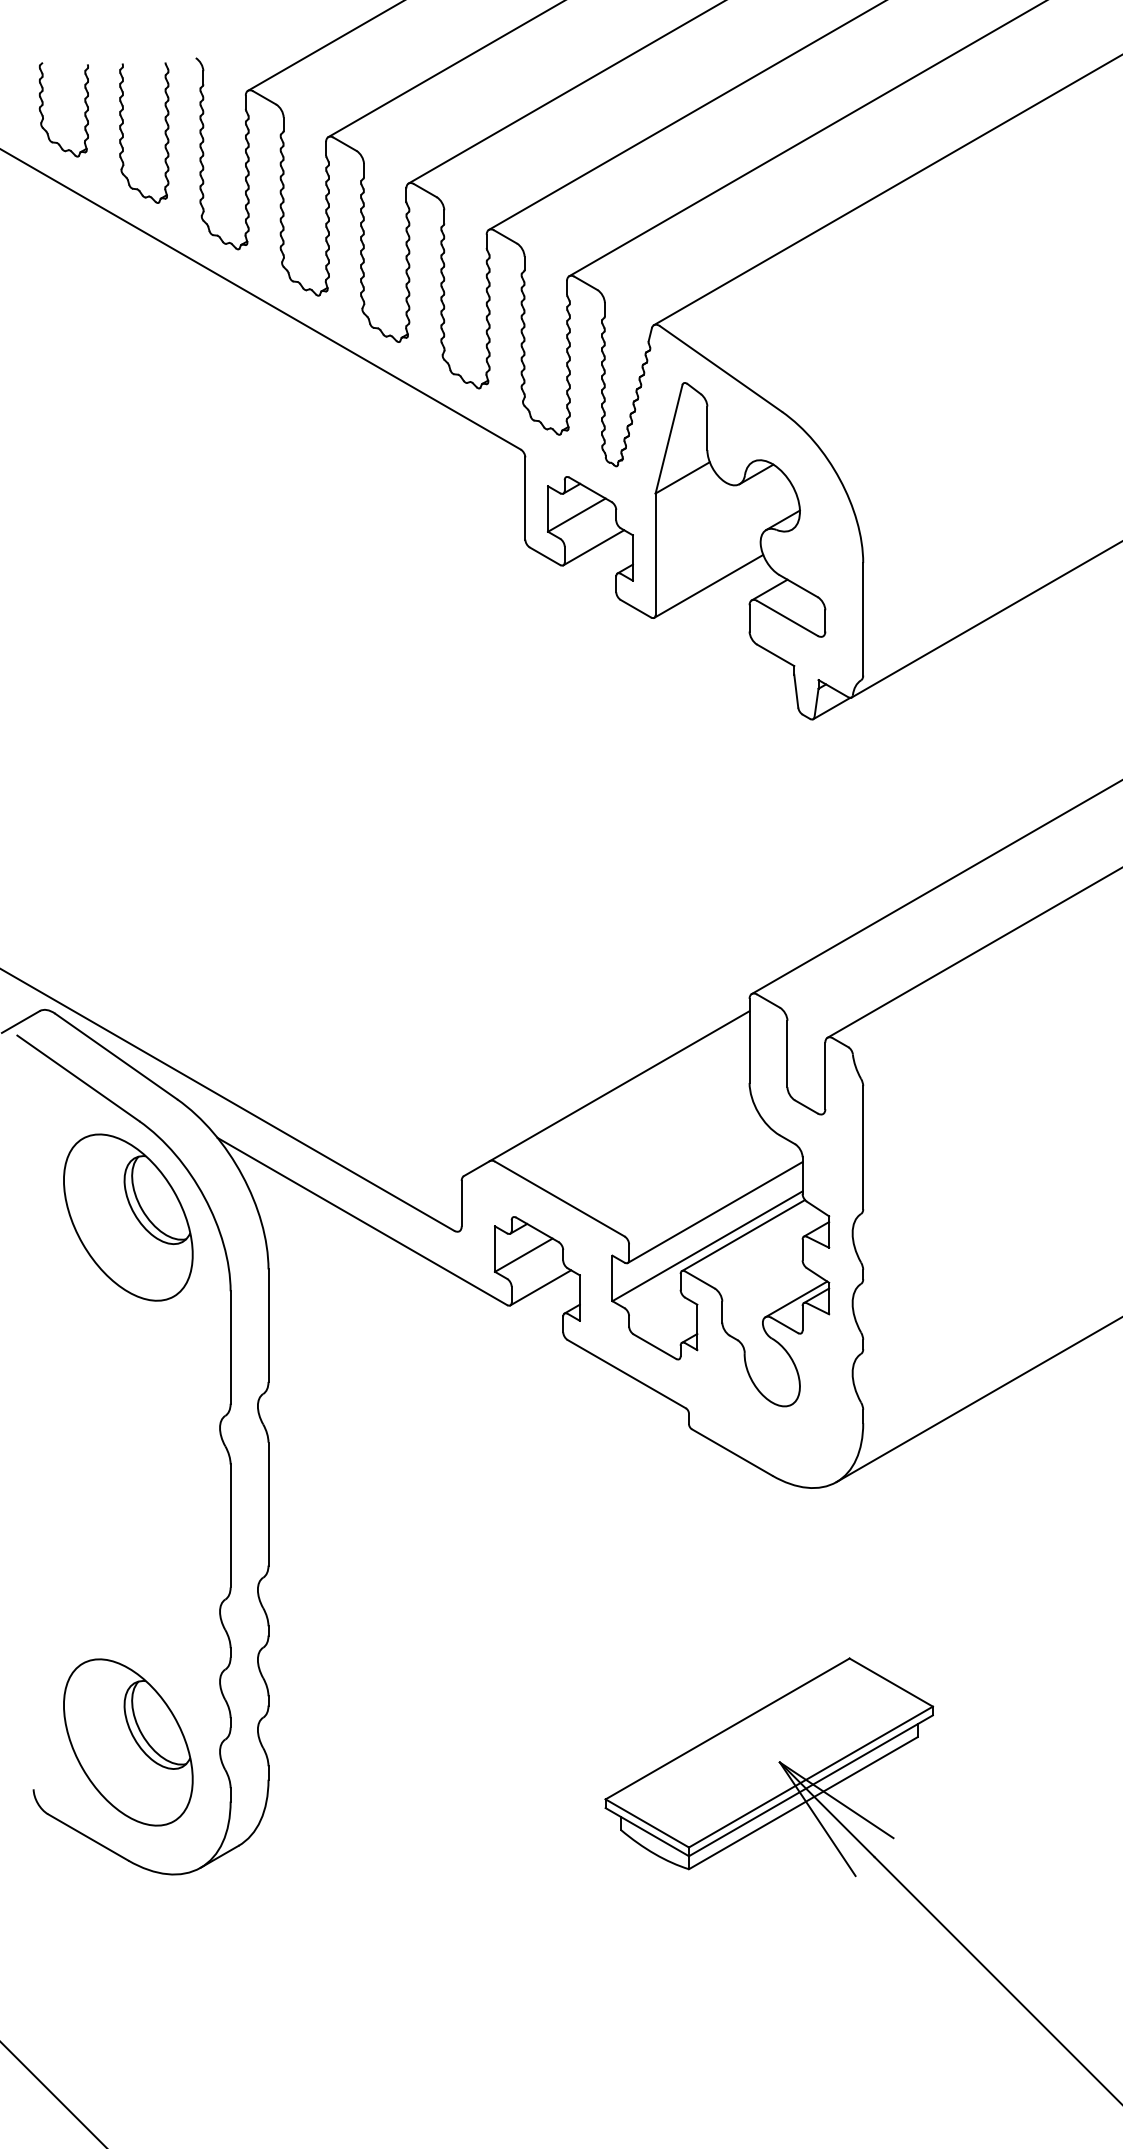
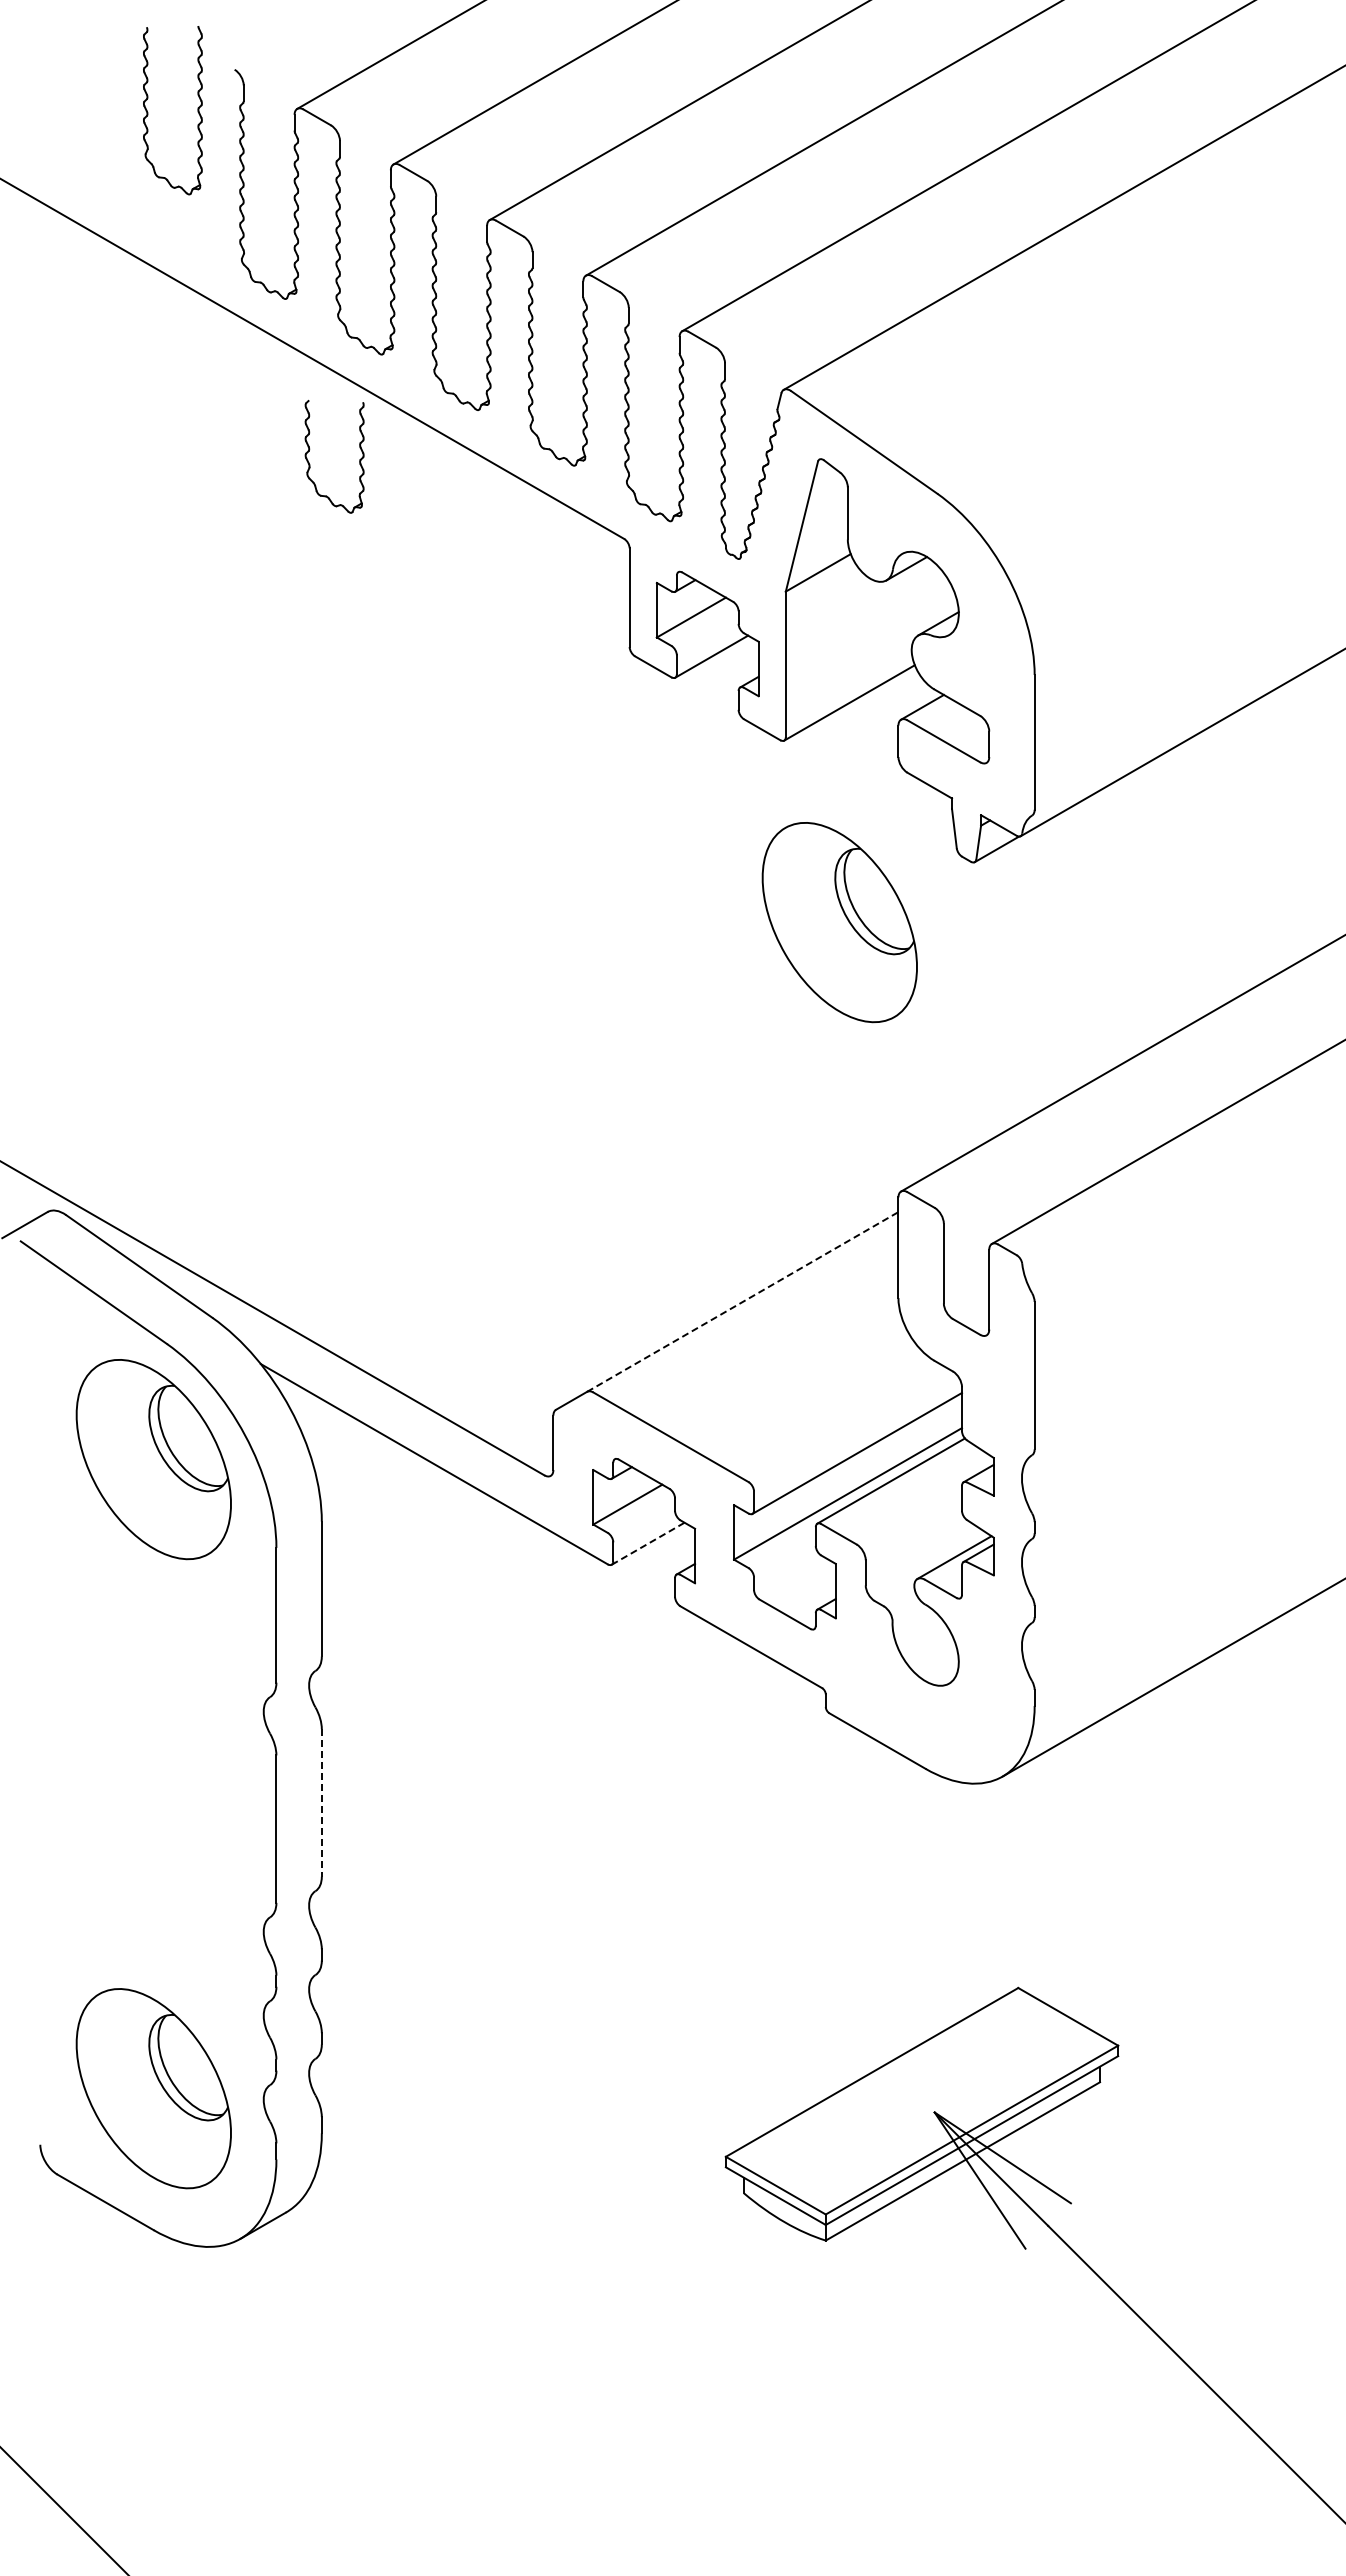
part: (43, 103) -> (310, 449), moved
part: (123, 134) -> (148, 112), moved
part: (700, 769) -> (839, 922), added
line: (619, 1085) -> (742, 1301), solid -> dashed
line: (541, 1287) -> (648, 1543), solid -> dashed
line: (268, 1503) -> (321, 1802), solid -> dashed

